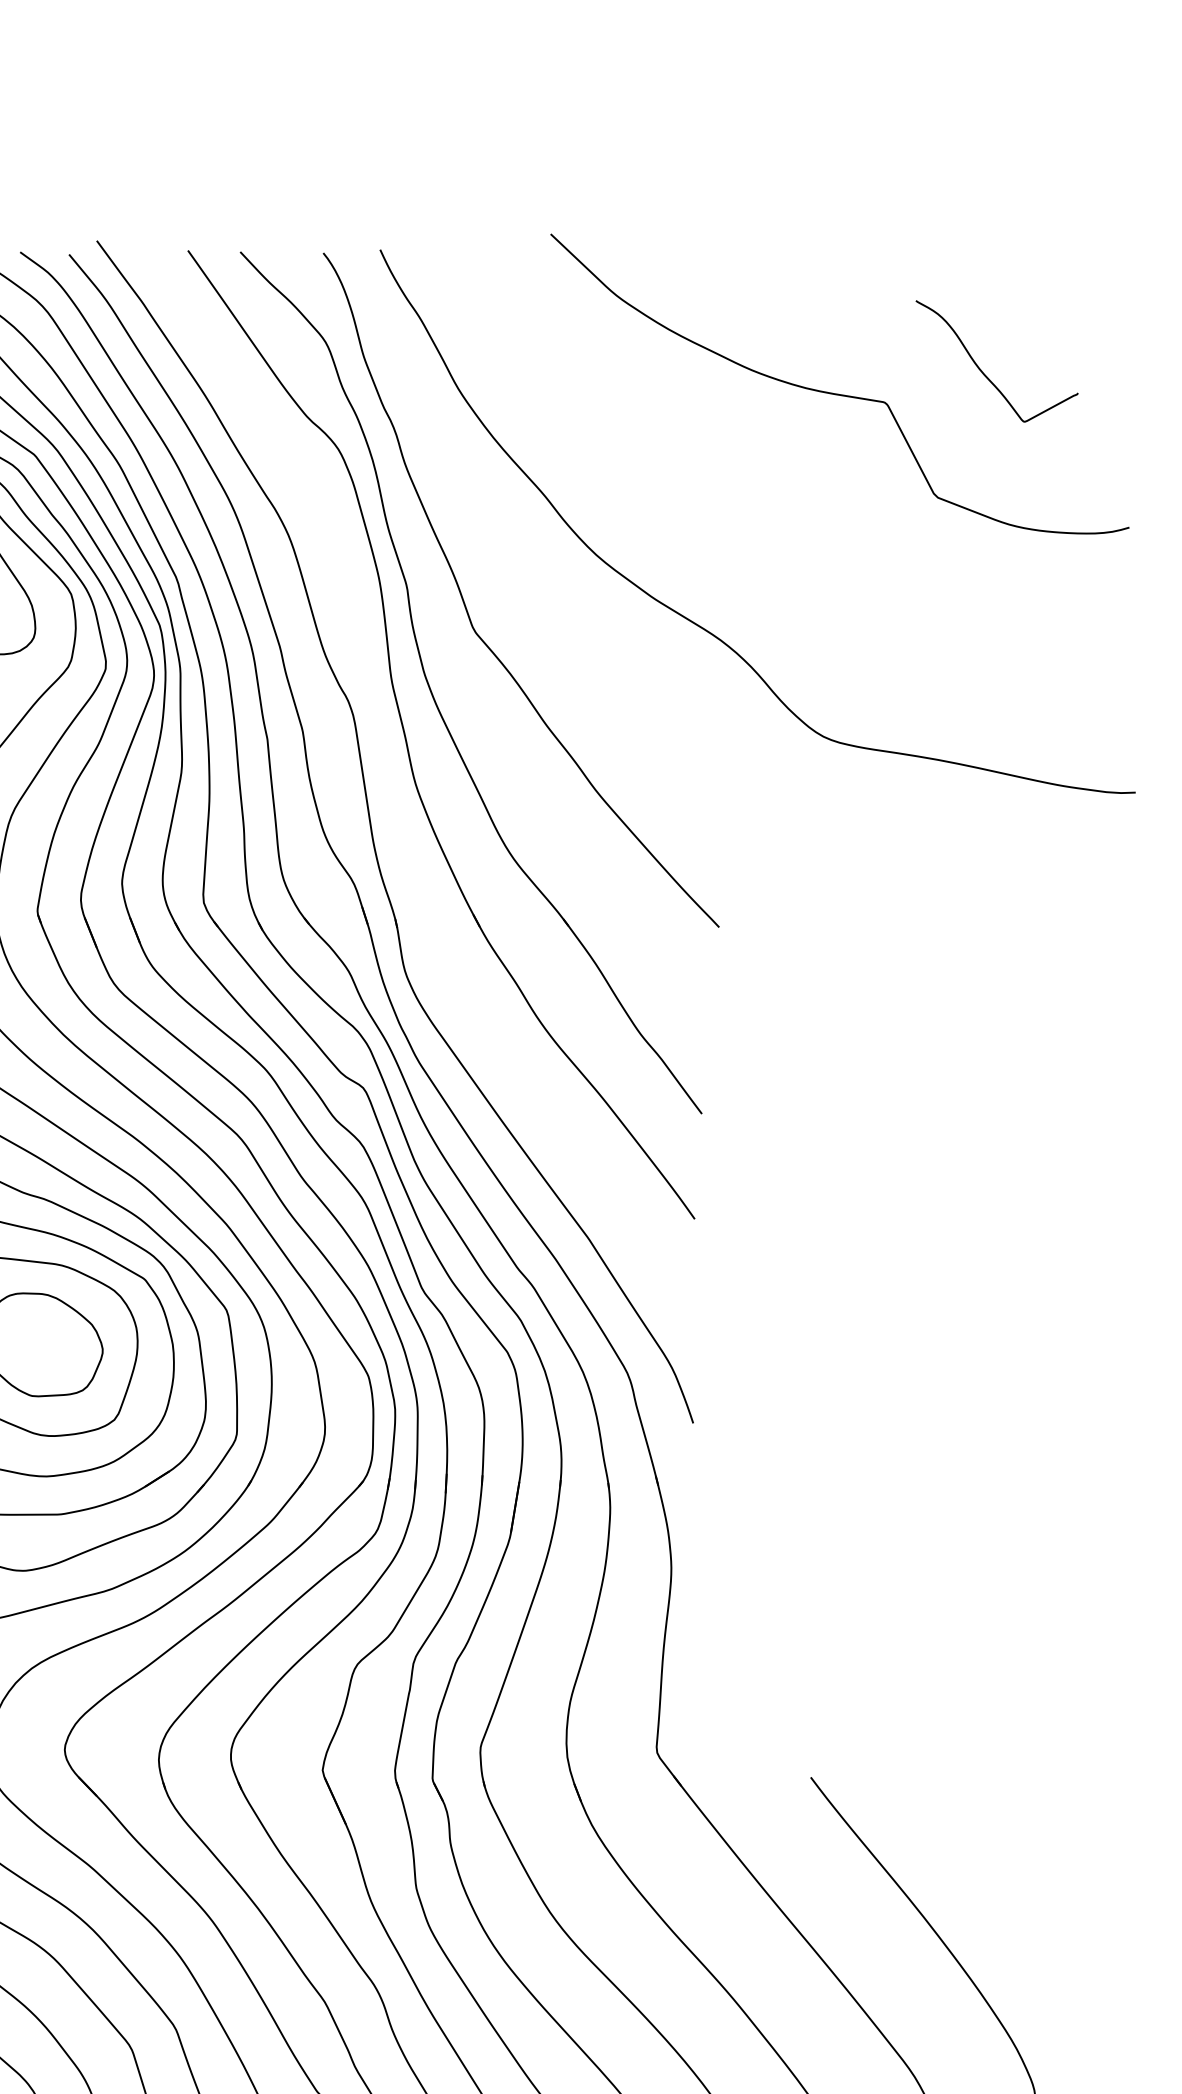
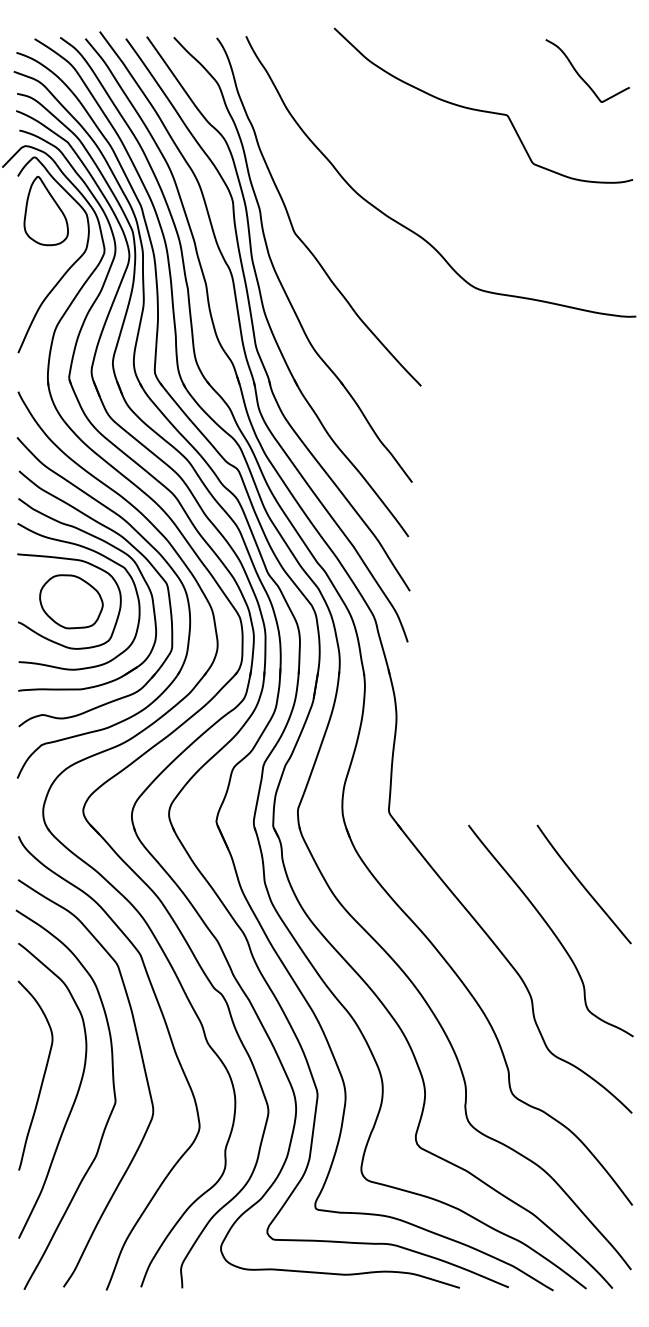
curve: (985, 372) -> (581, 76), moved
part: (392, 792) -> (252, 316), added
curve: (1033, 1892) -> (583, 884), added

